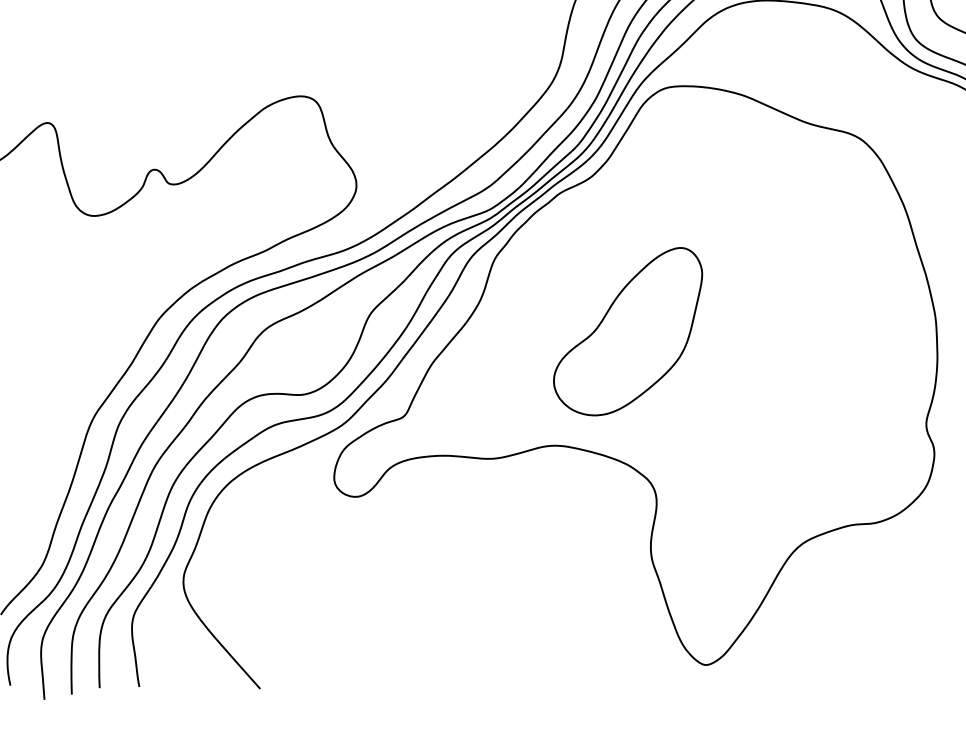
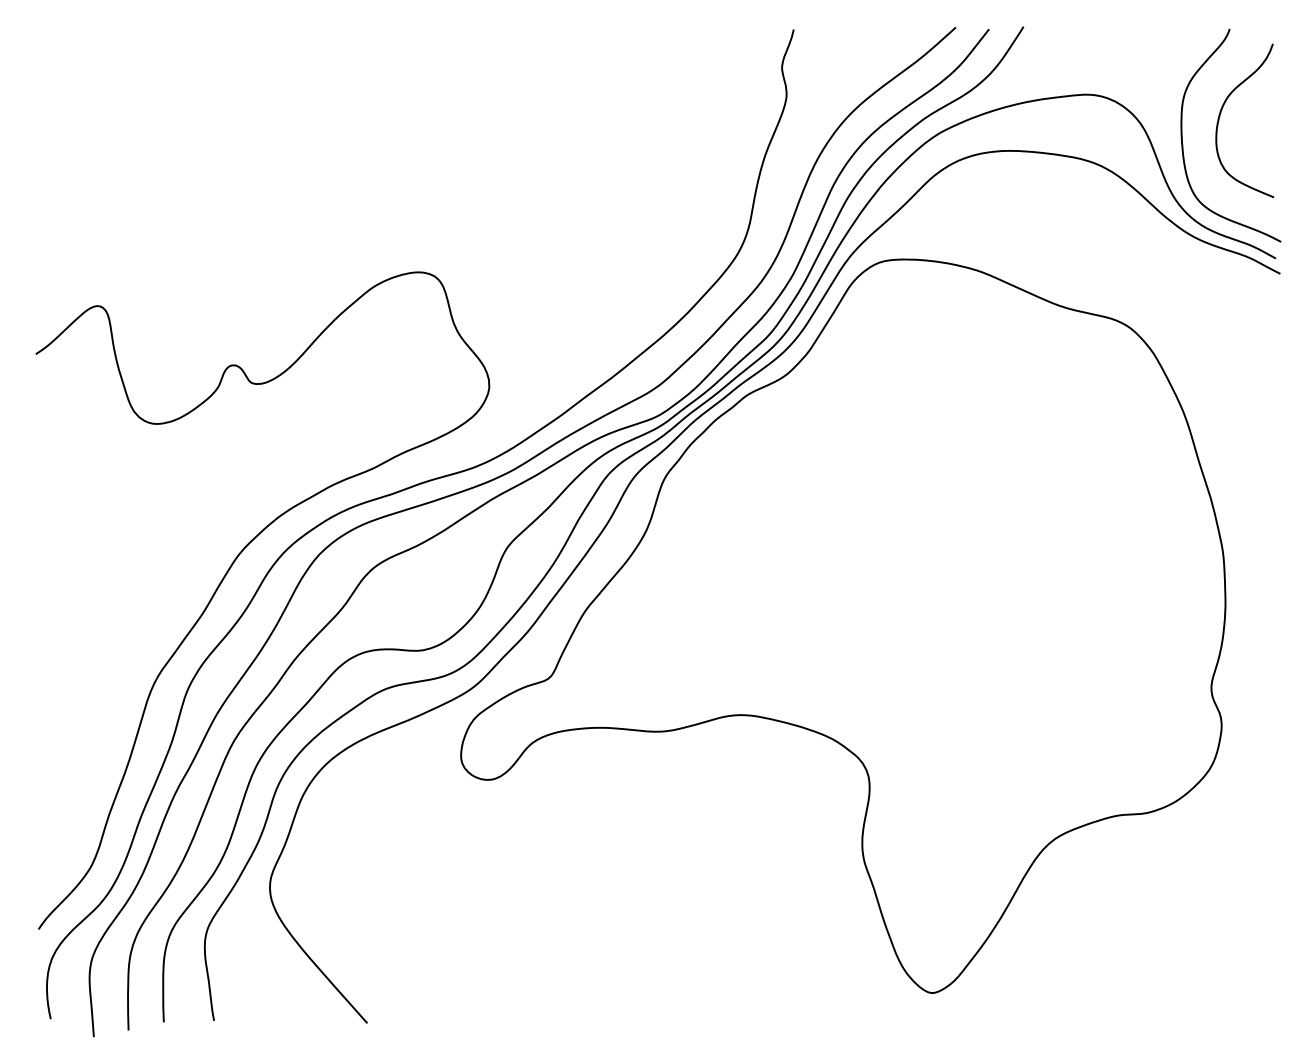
part: (628, 331) -> (833, 570), removed

